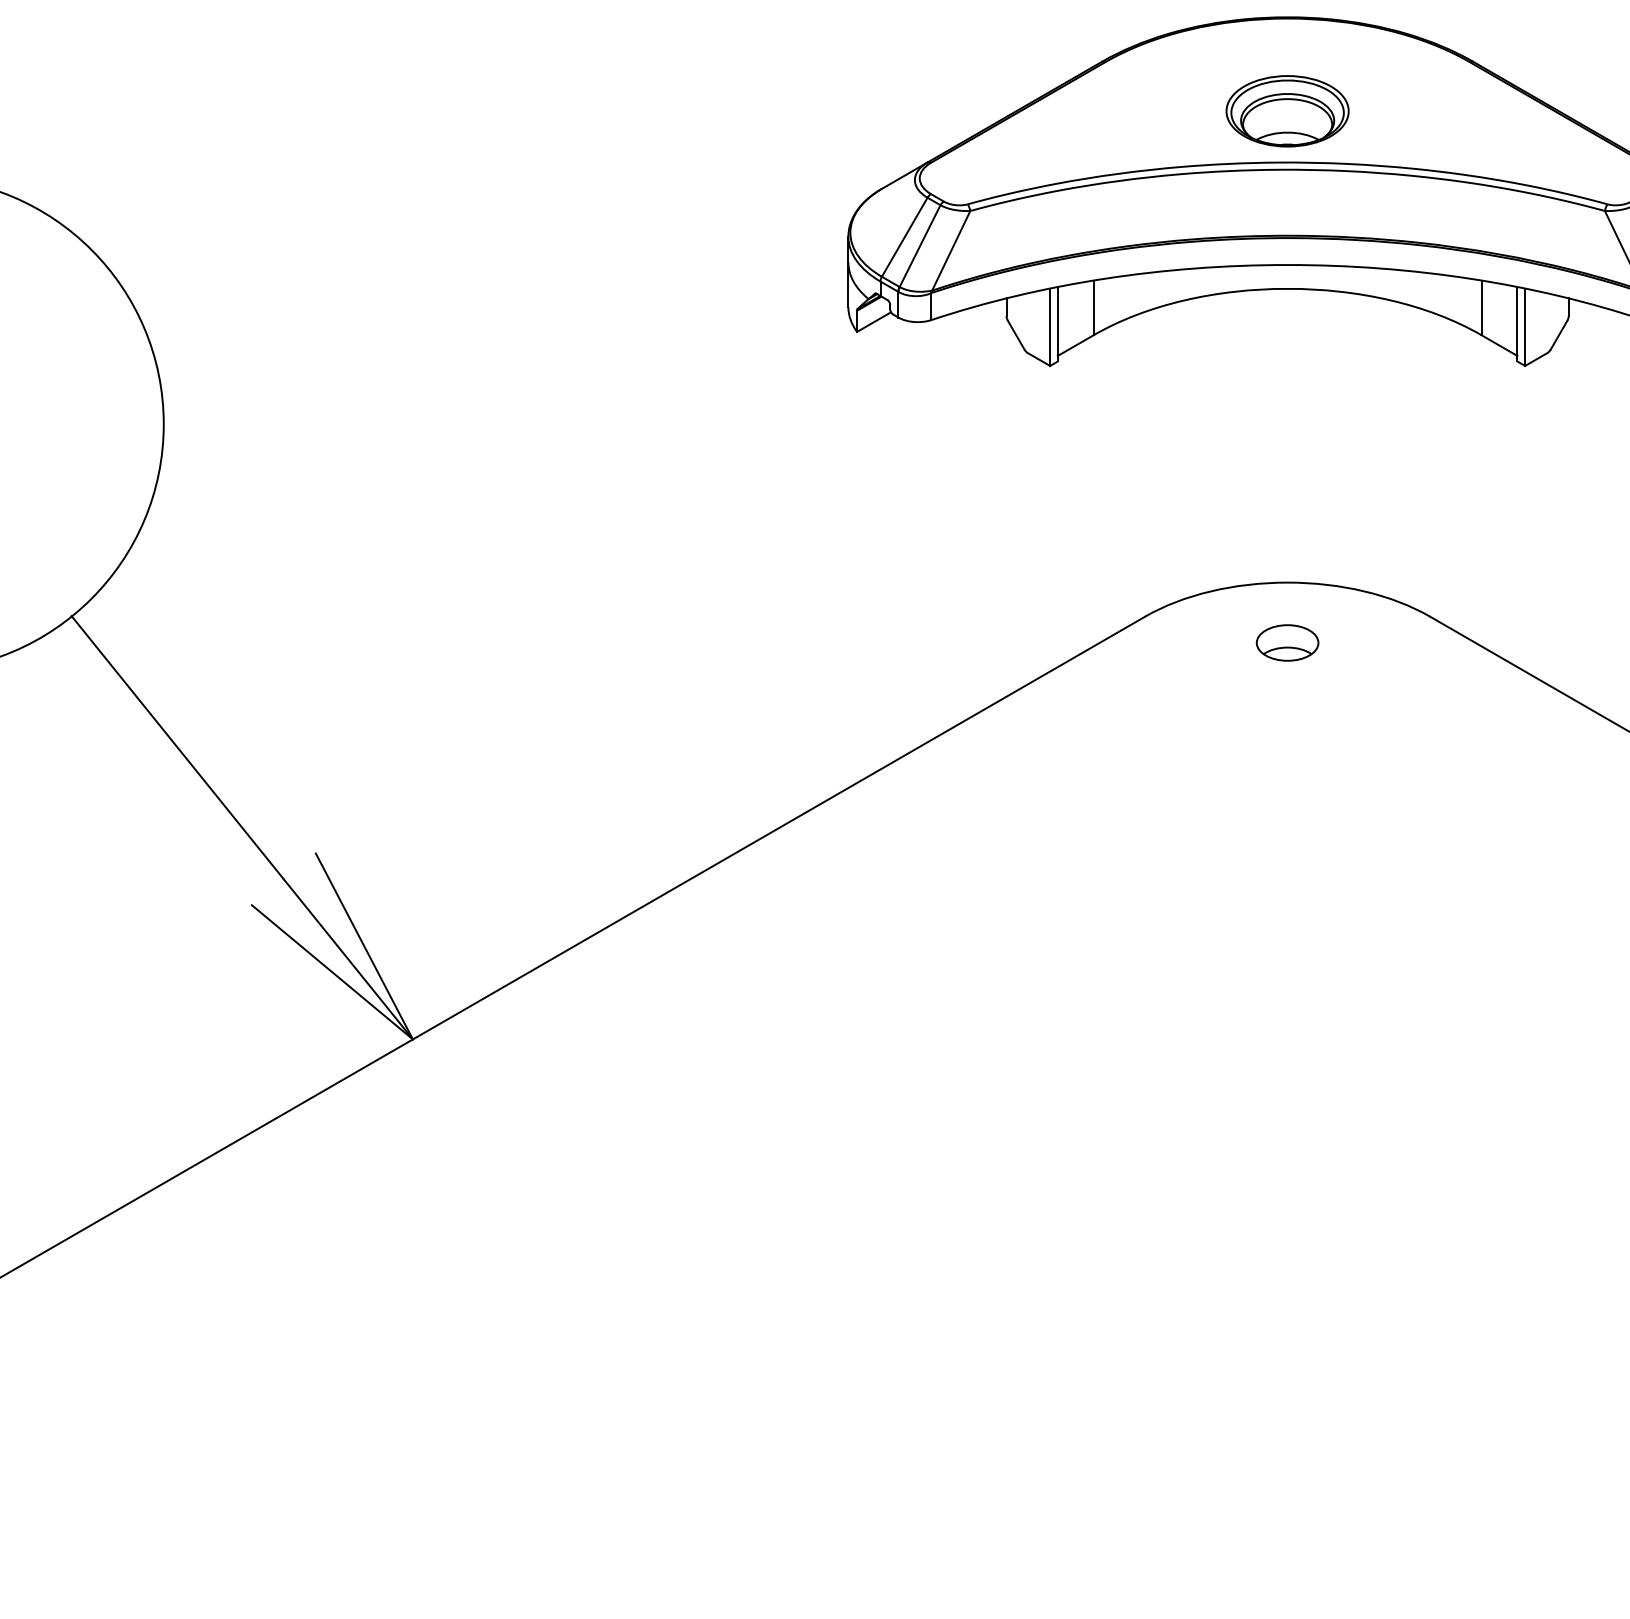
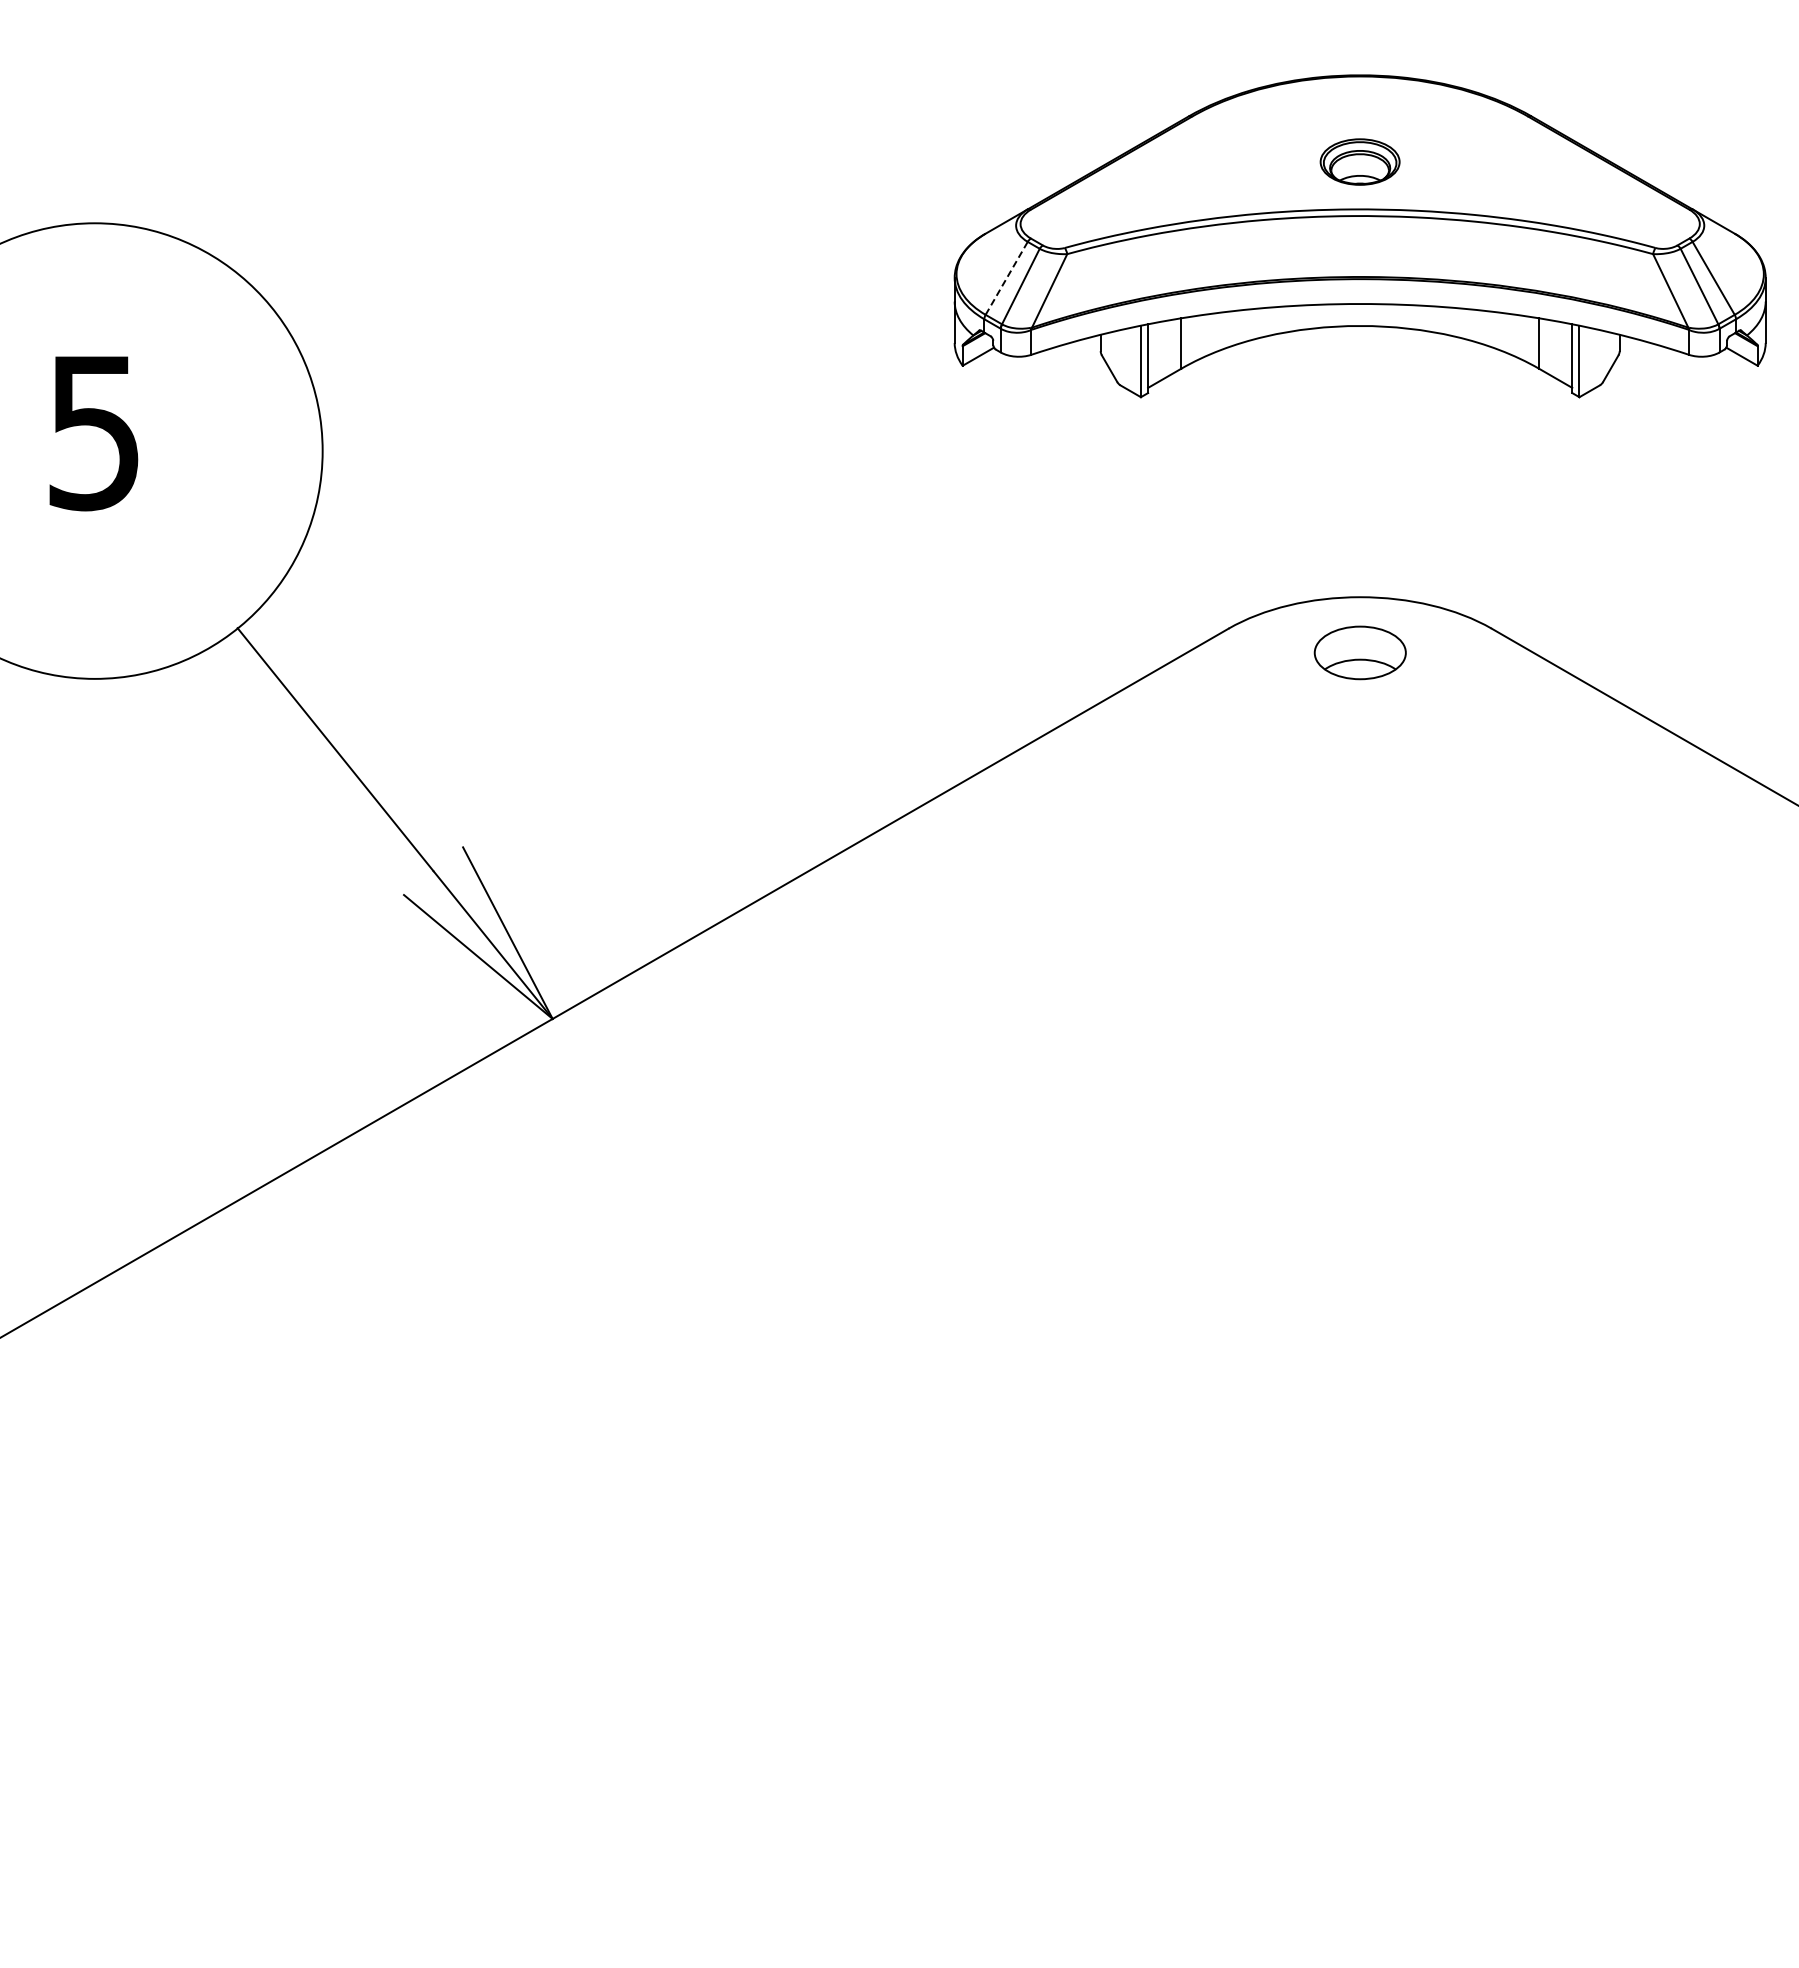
part: (1286, 110) -> (1359, 161), size x0.7
line: (904, 236) -> (1006, 277), solid -> dashed
part: (1286, 642) -> (1359, 652), size x1.6

